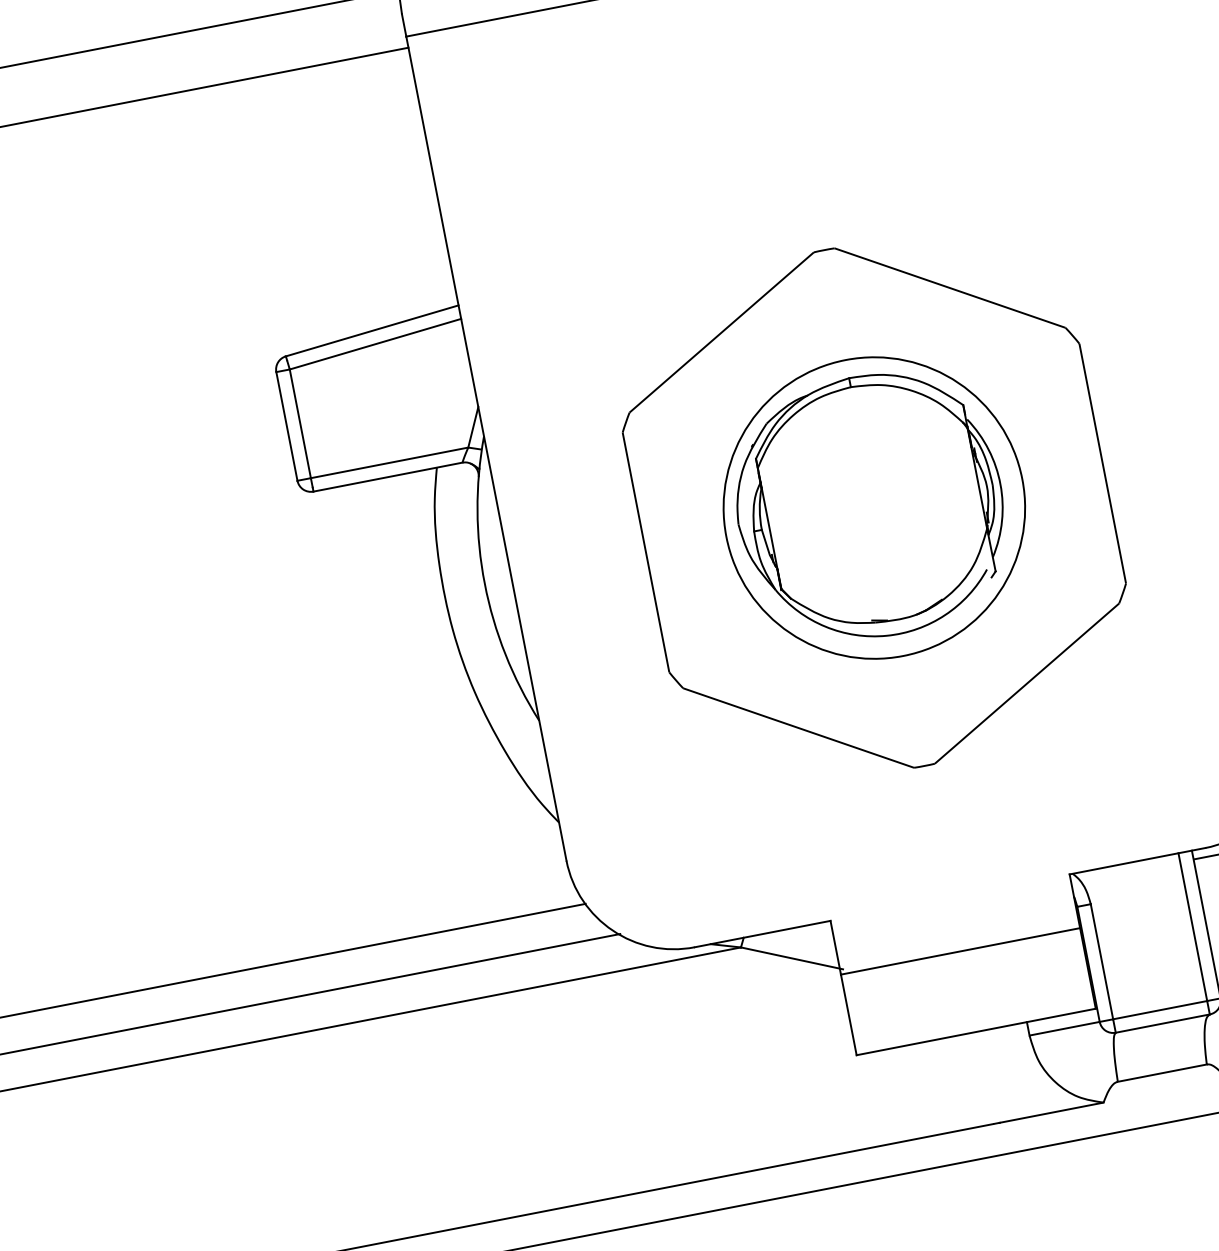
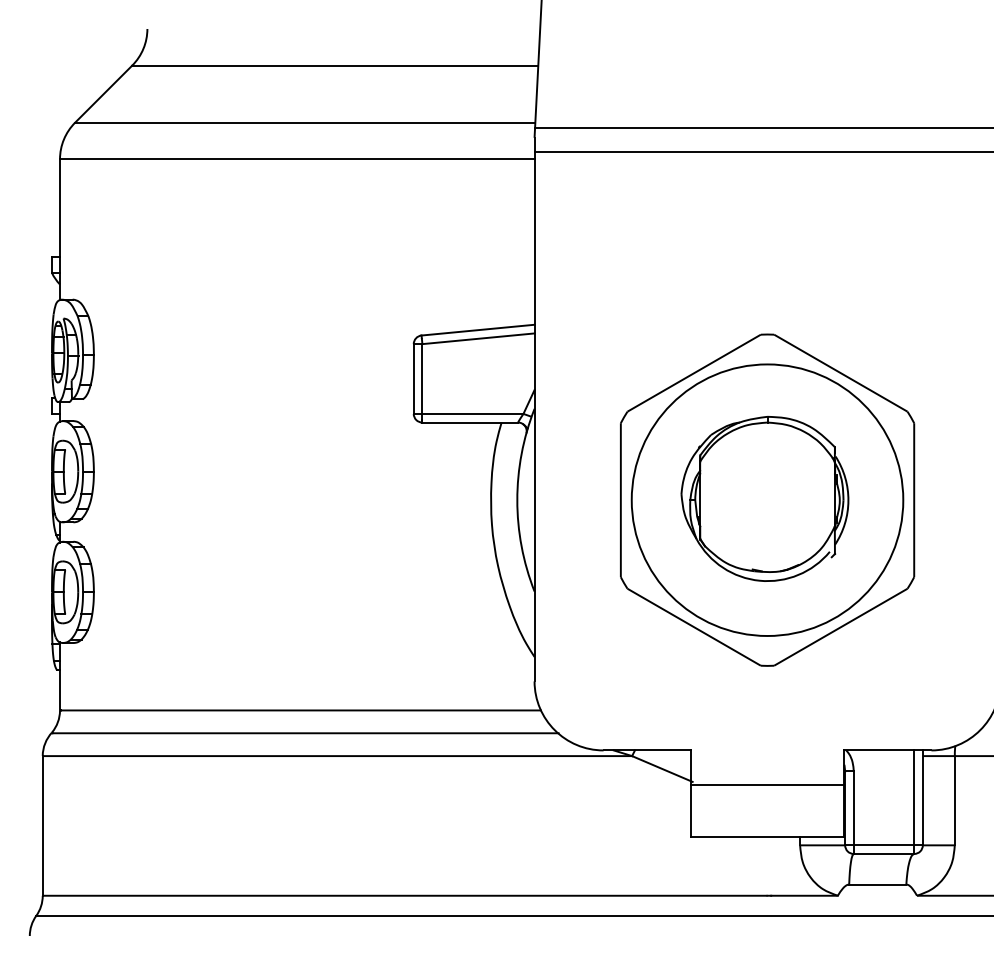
circle: (874, 506) -> (767, 499), size x1.43

